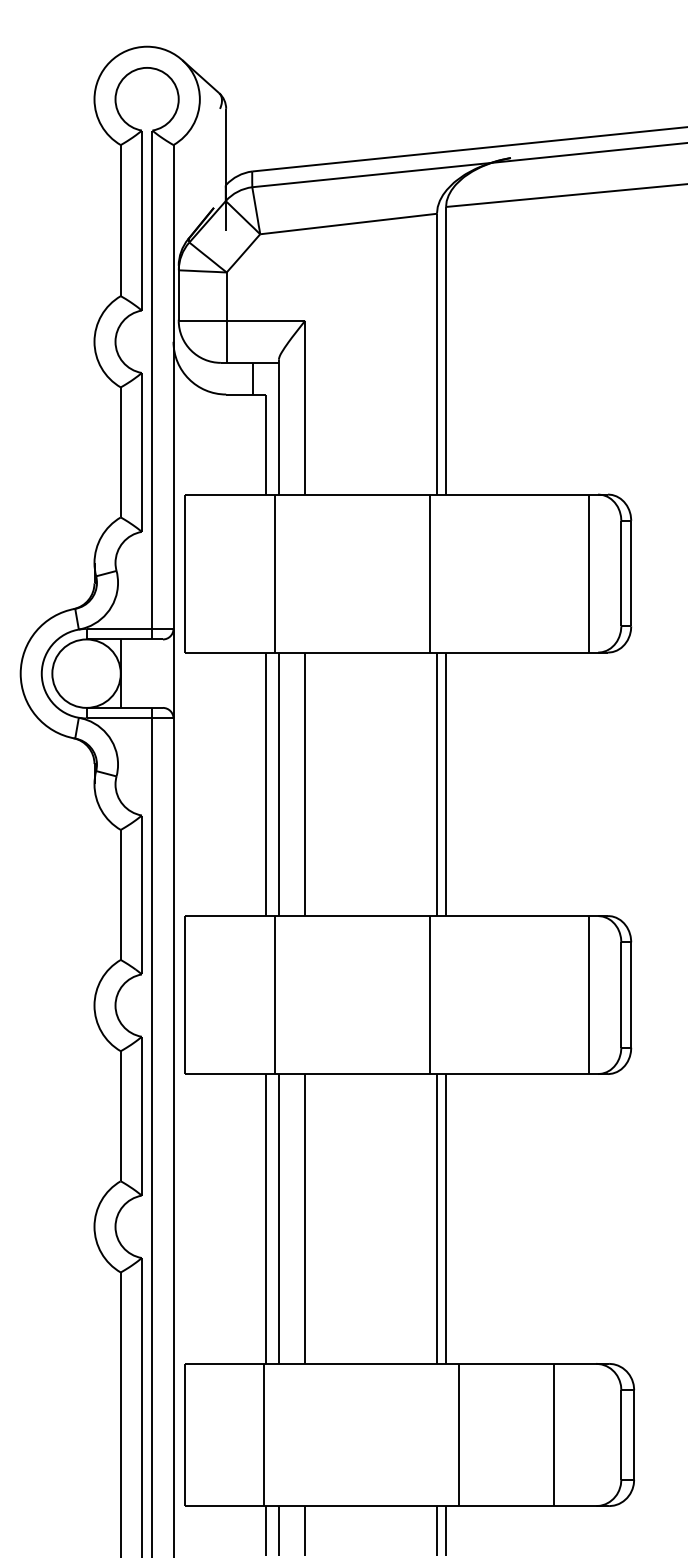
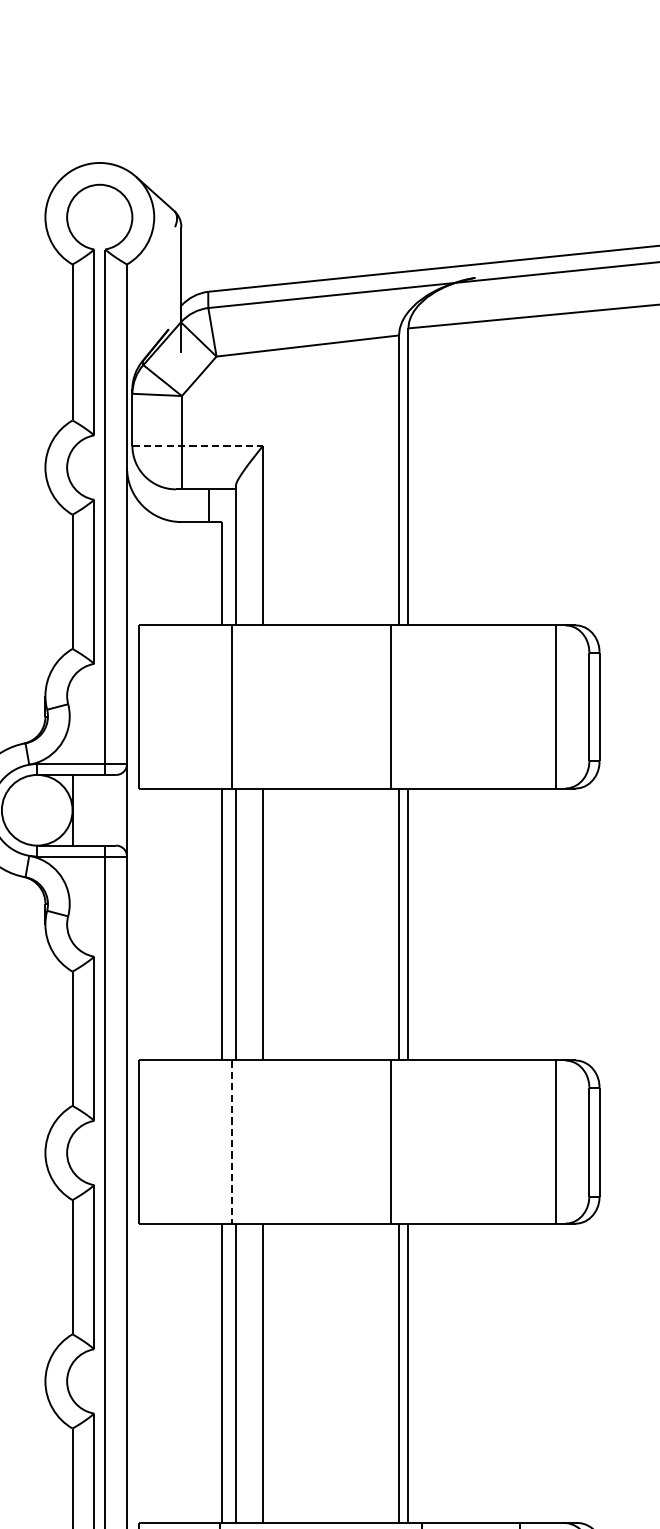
line: (242, 320) -> (198, 445), solid -> dashed
line: (275, 995) -> (232, 1142), solid -> dashed

